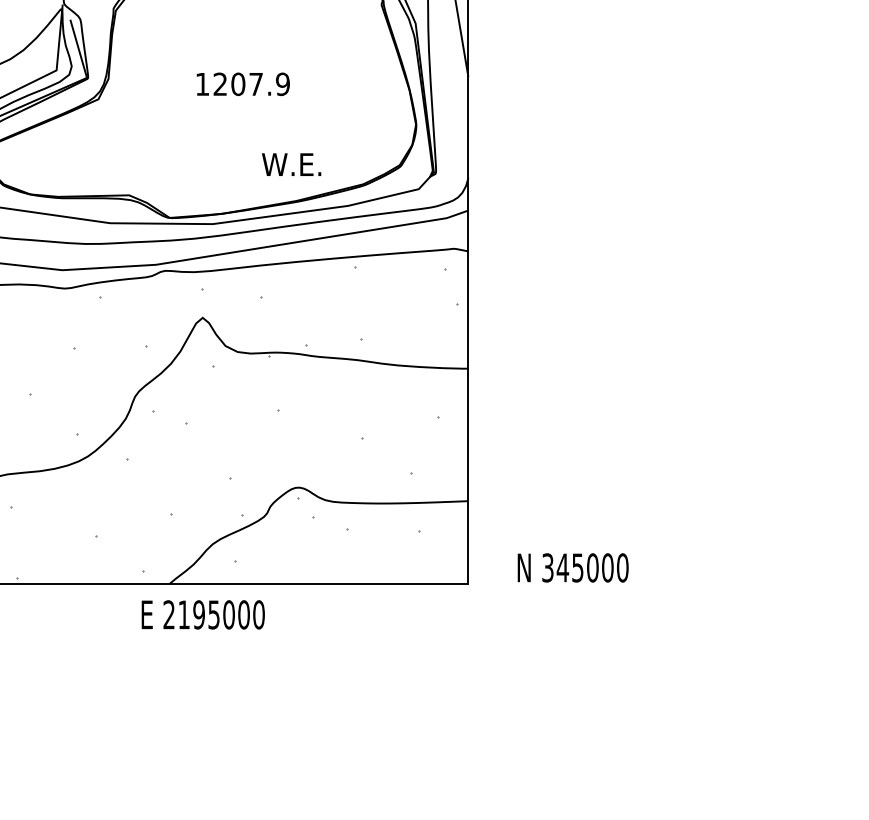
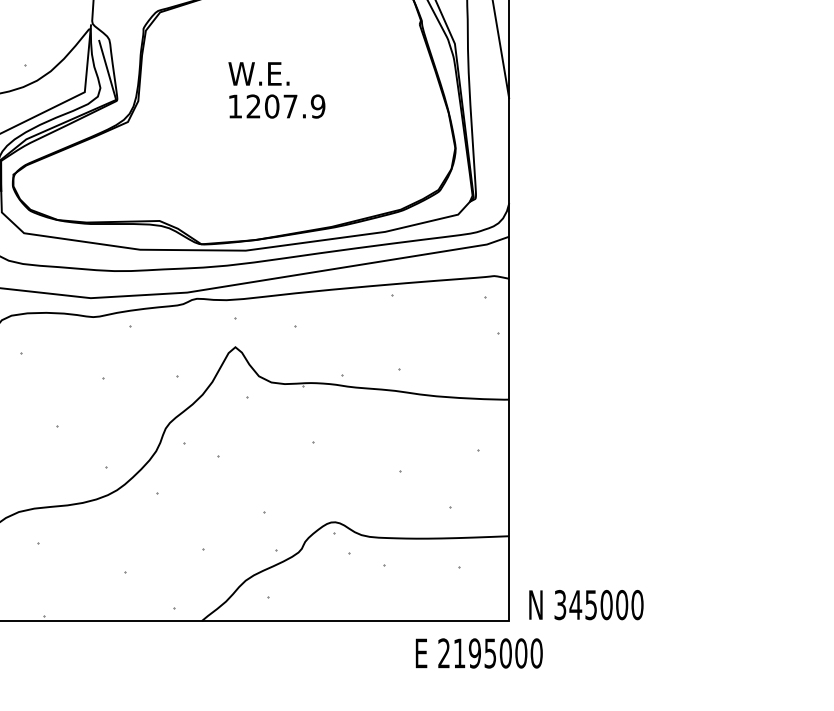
text: (291, 164) -> (258, 73), moved
text: (572, 567) -> (585, 604), moved
text: (202, 614) -> (478, 653), moved

